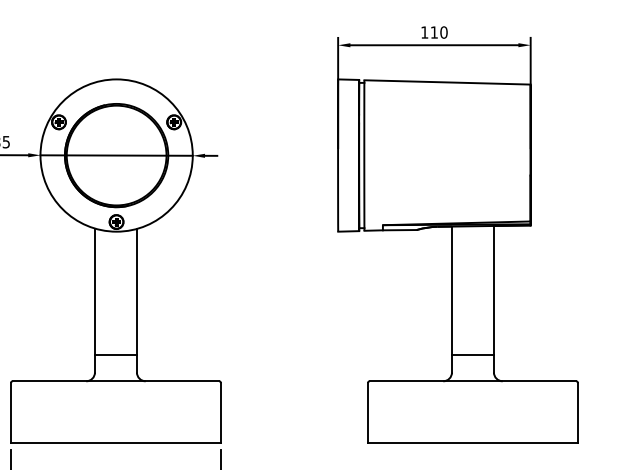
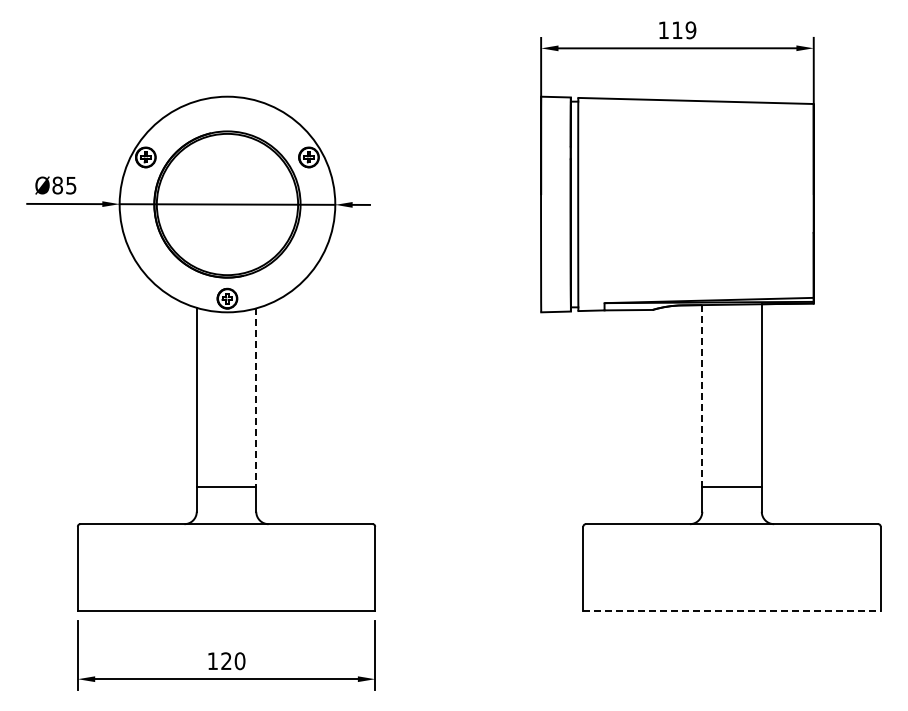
text: (443, 32) -> (690, 30), 110 -> 119
line: (452, 291) -> (702, 396), solid -> dashed
line: (137, 292) -> (256, 398), solid -> dashed
line: (473, 442) -> (732, 610), solid -> dashed

